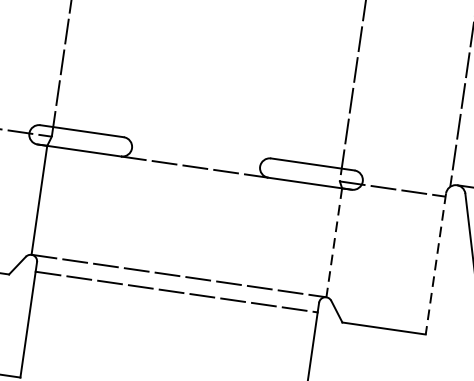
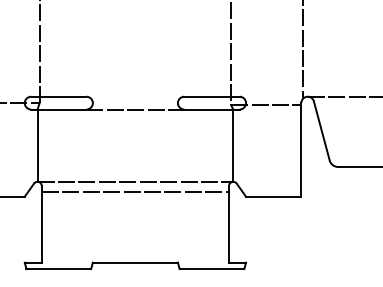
line: (334, 244) -> (233, 146), dashed -> solid
line: (436, 263) -> (301, 149), dashed -> solid

